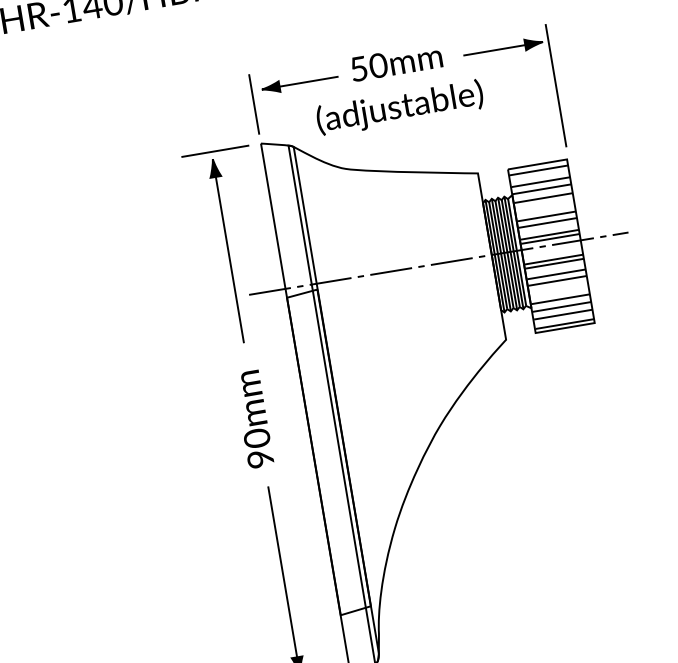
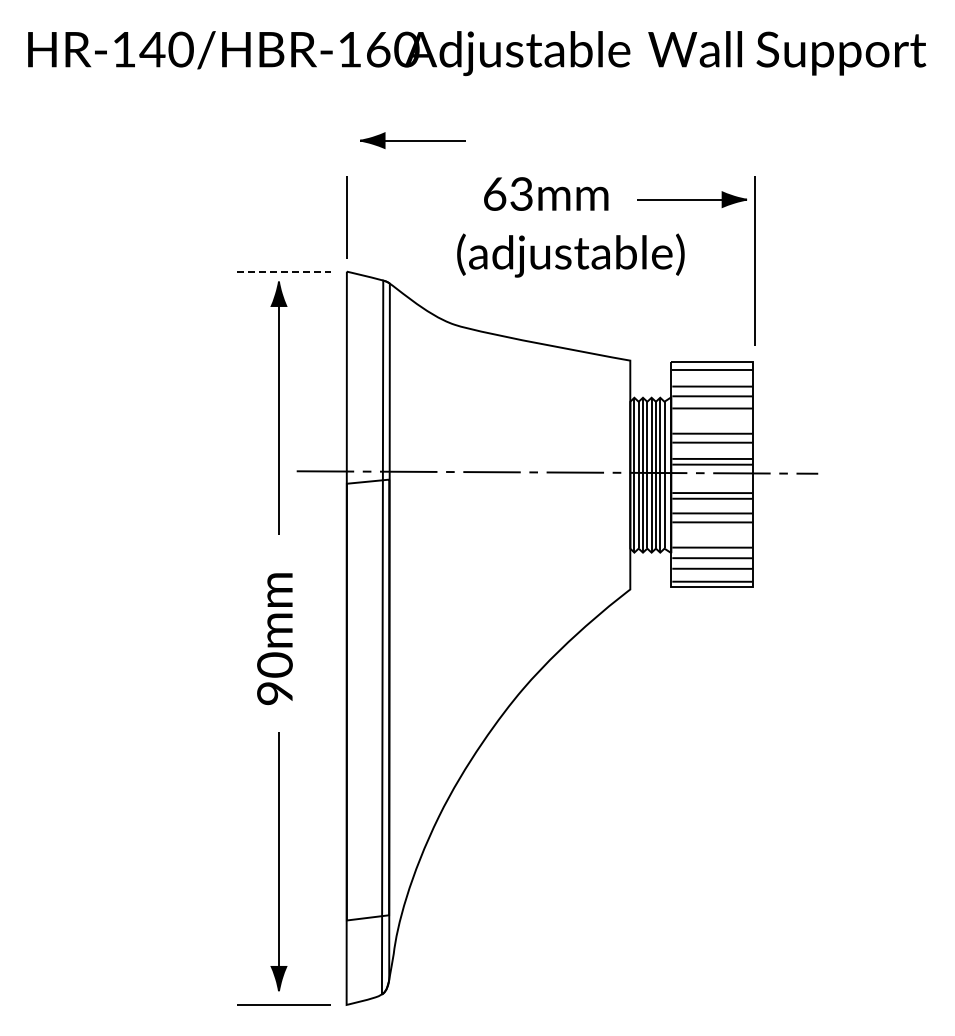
text: (368, 66) -> (508, 193), 50mm -> 63mm
part: (299, 83) -> (412, 140), moved
text: (399, 108) -> (570, 255), moved
line: (215, 151) -> (284, 271), solid -> dashed

